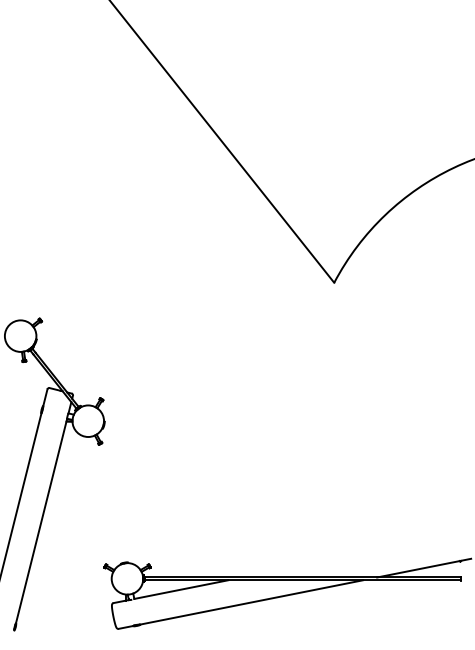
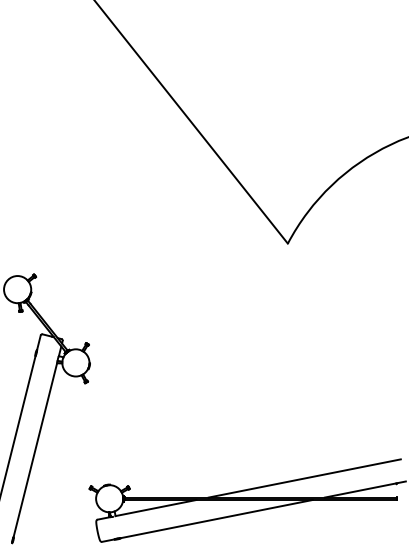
line: (353, 555) -> (304, 478), added

